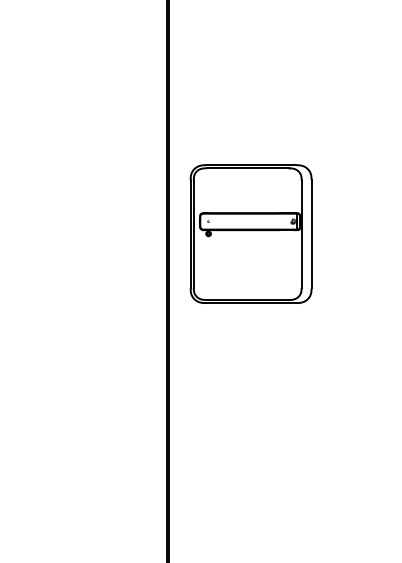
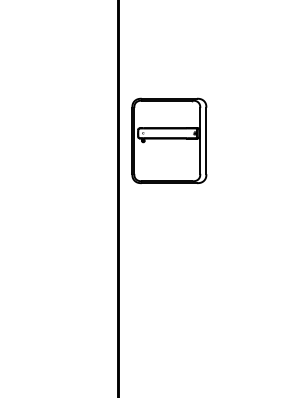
part: (251, 233) -> (169, 140), moved

